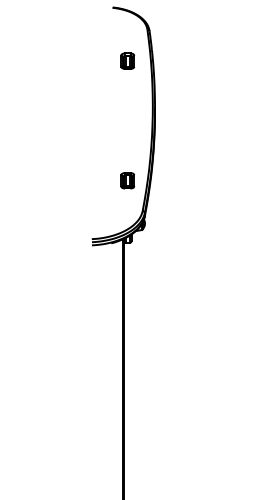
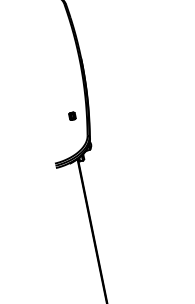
part: (127, 60) -> (54, 29), removed
part: (127, 180) -> (72, 115), size x0.6

